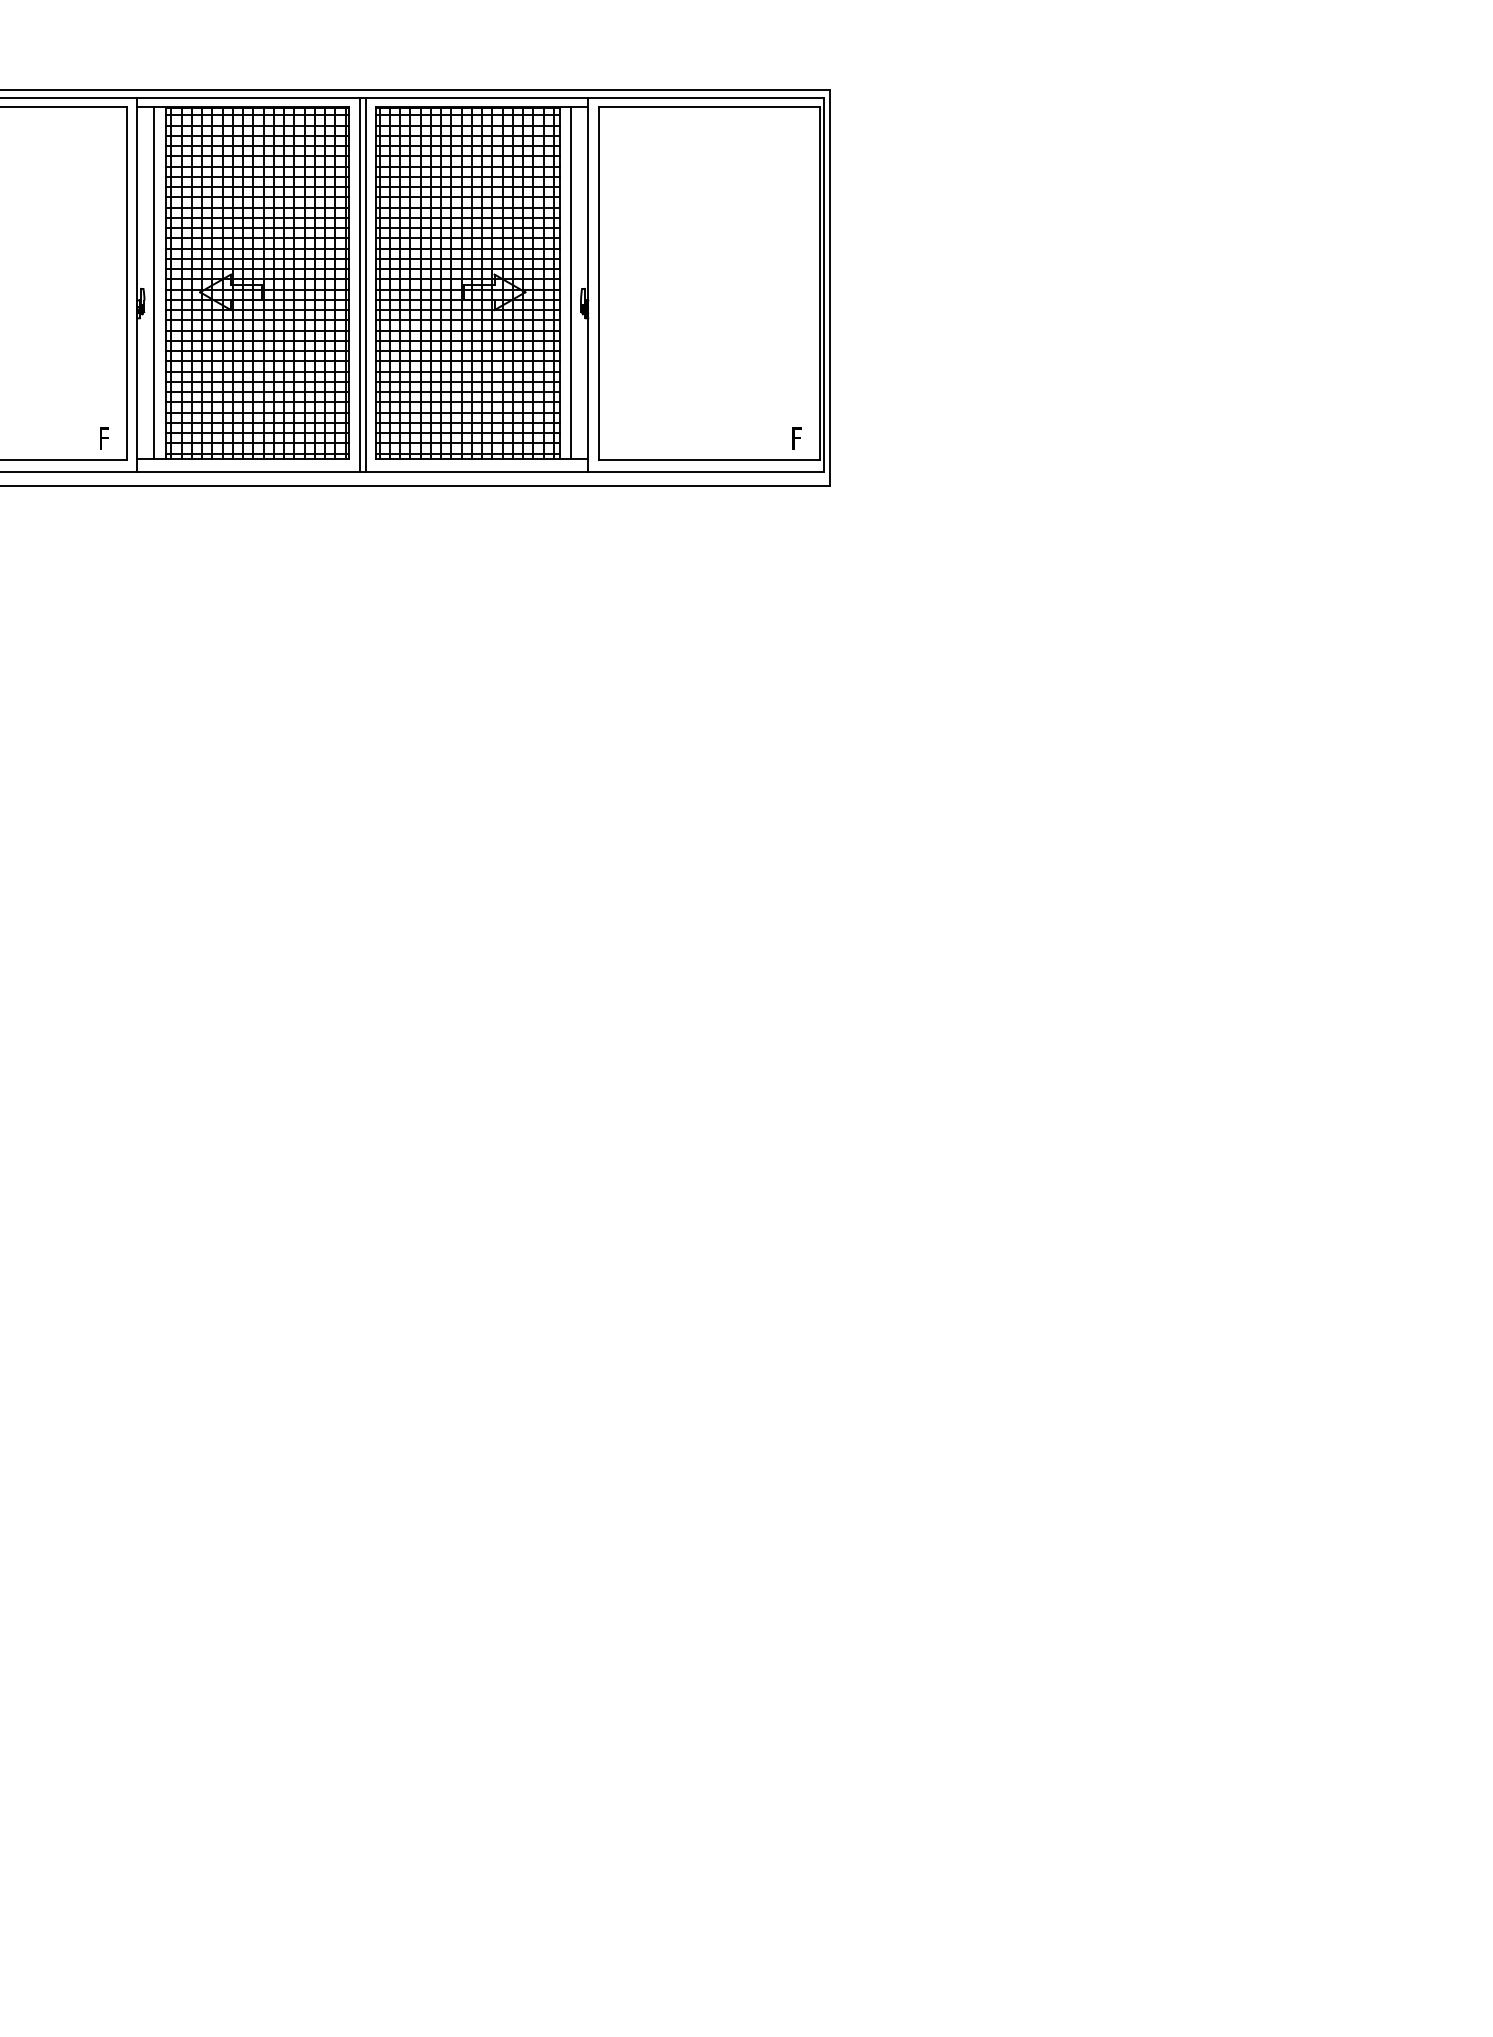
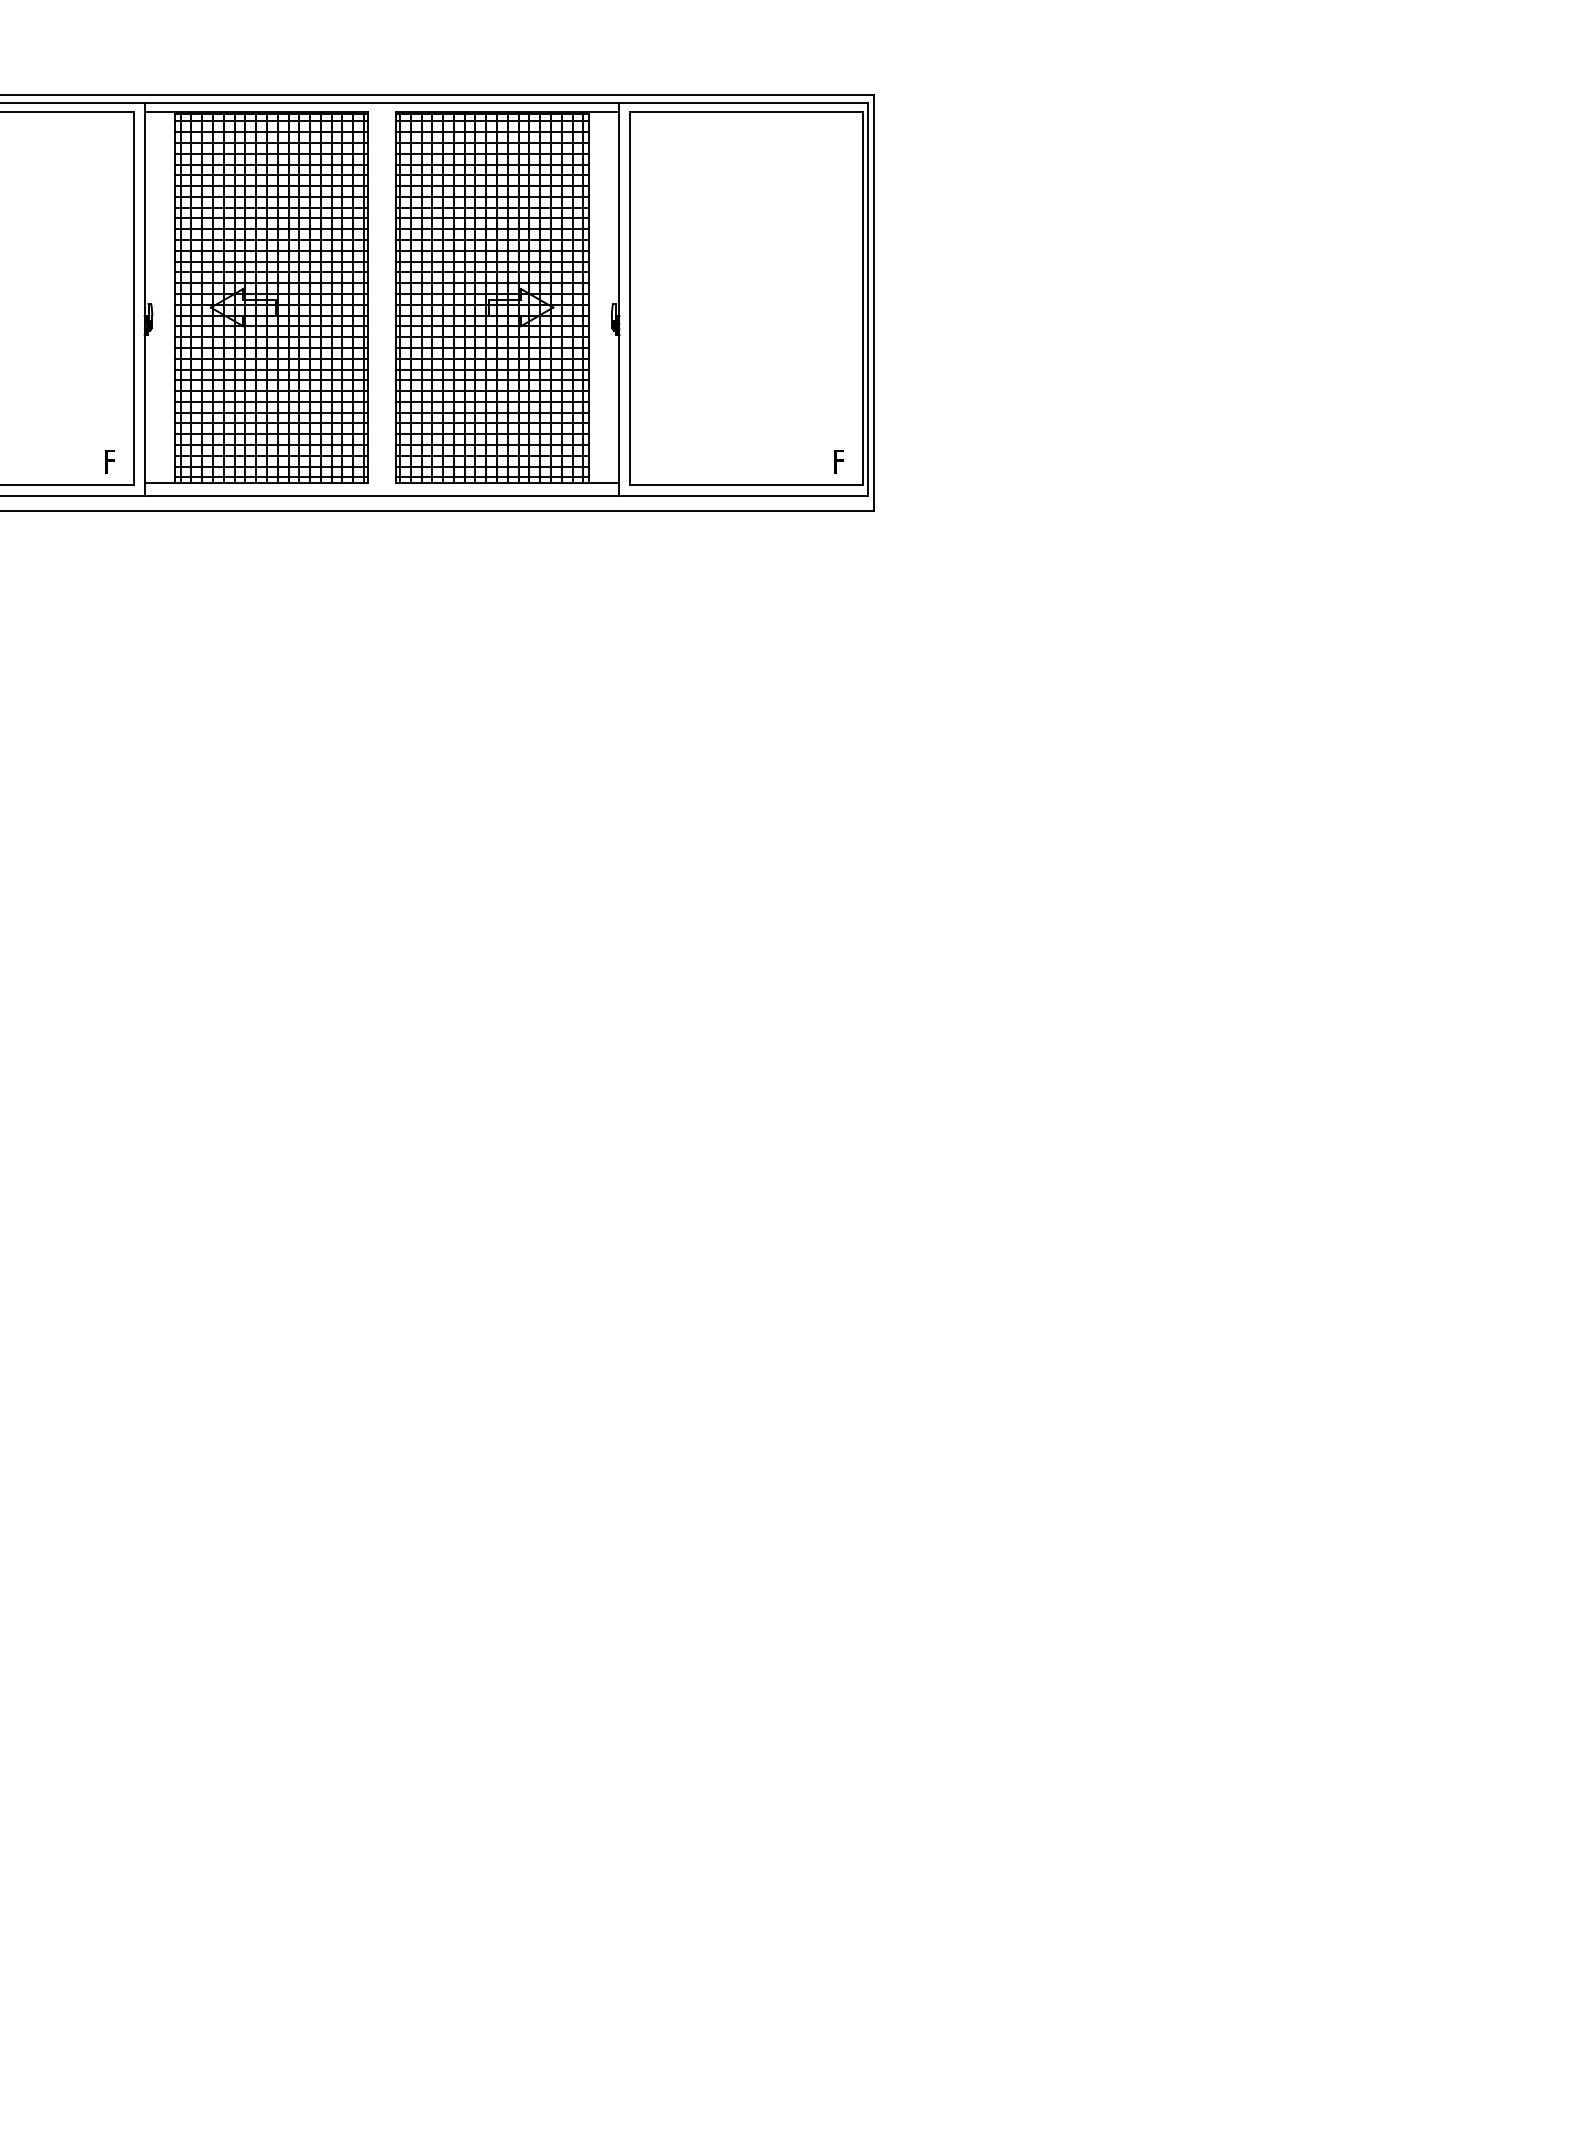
line: (154, 282) -> (162, 297), removed
line: (571, 282) -> (601, 297), removed
line: (359, 284) -> (378, 299), removed
line: (366, 284) -> (385, 299), removed

